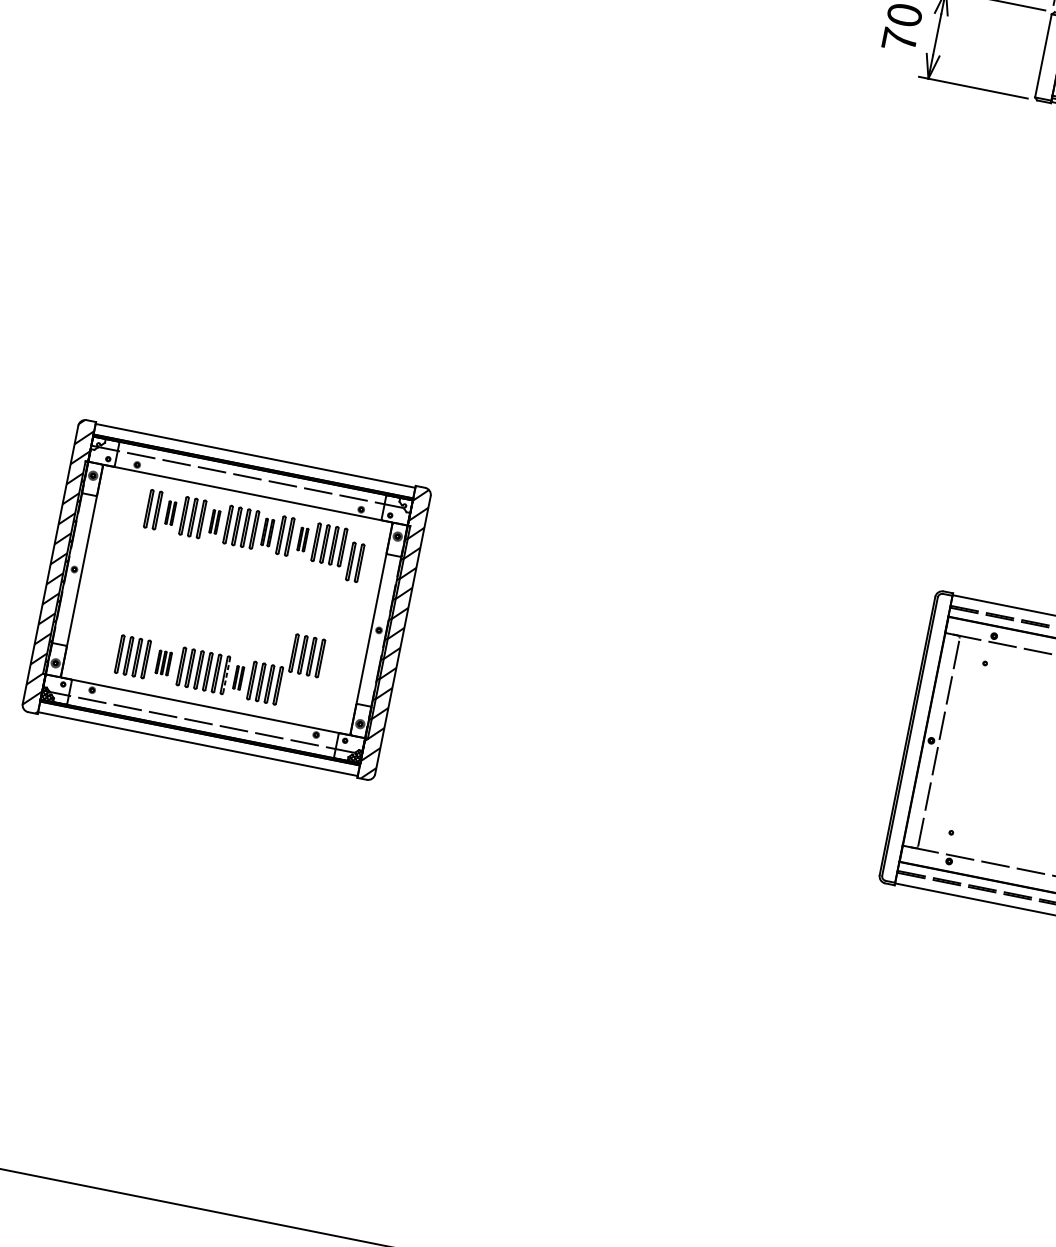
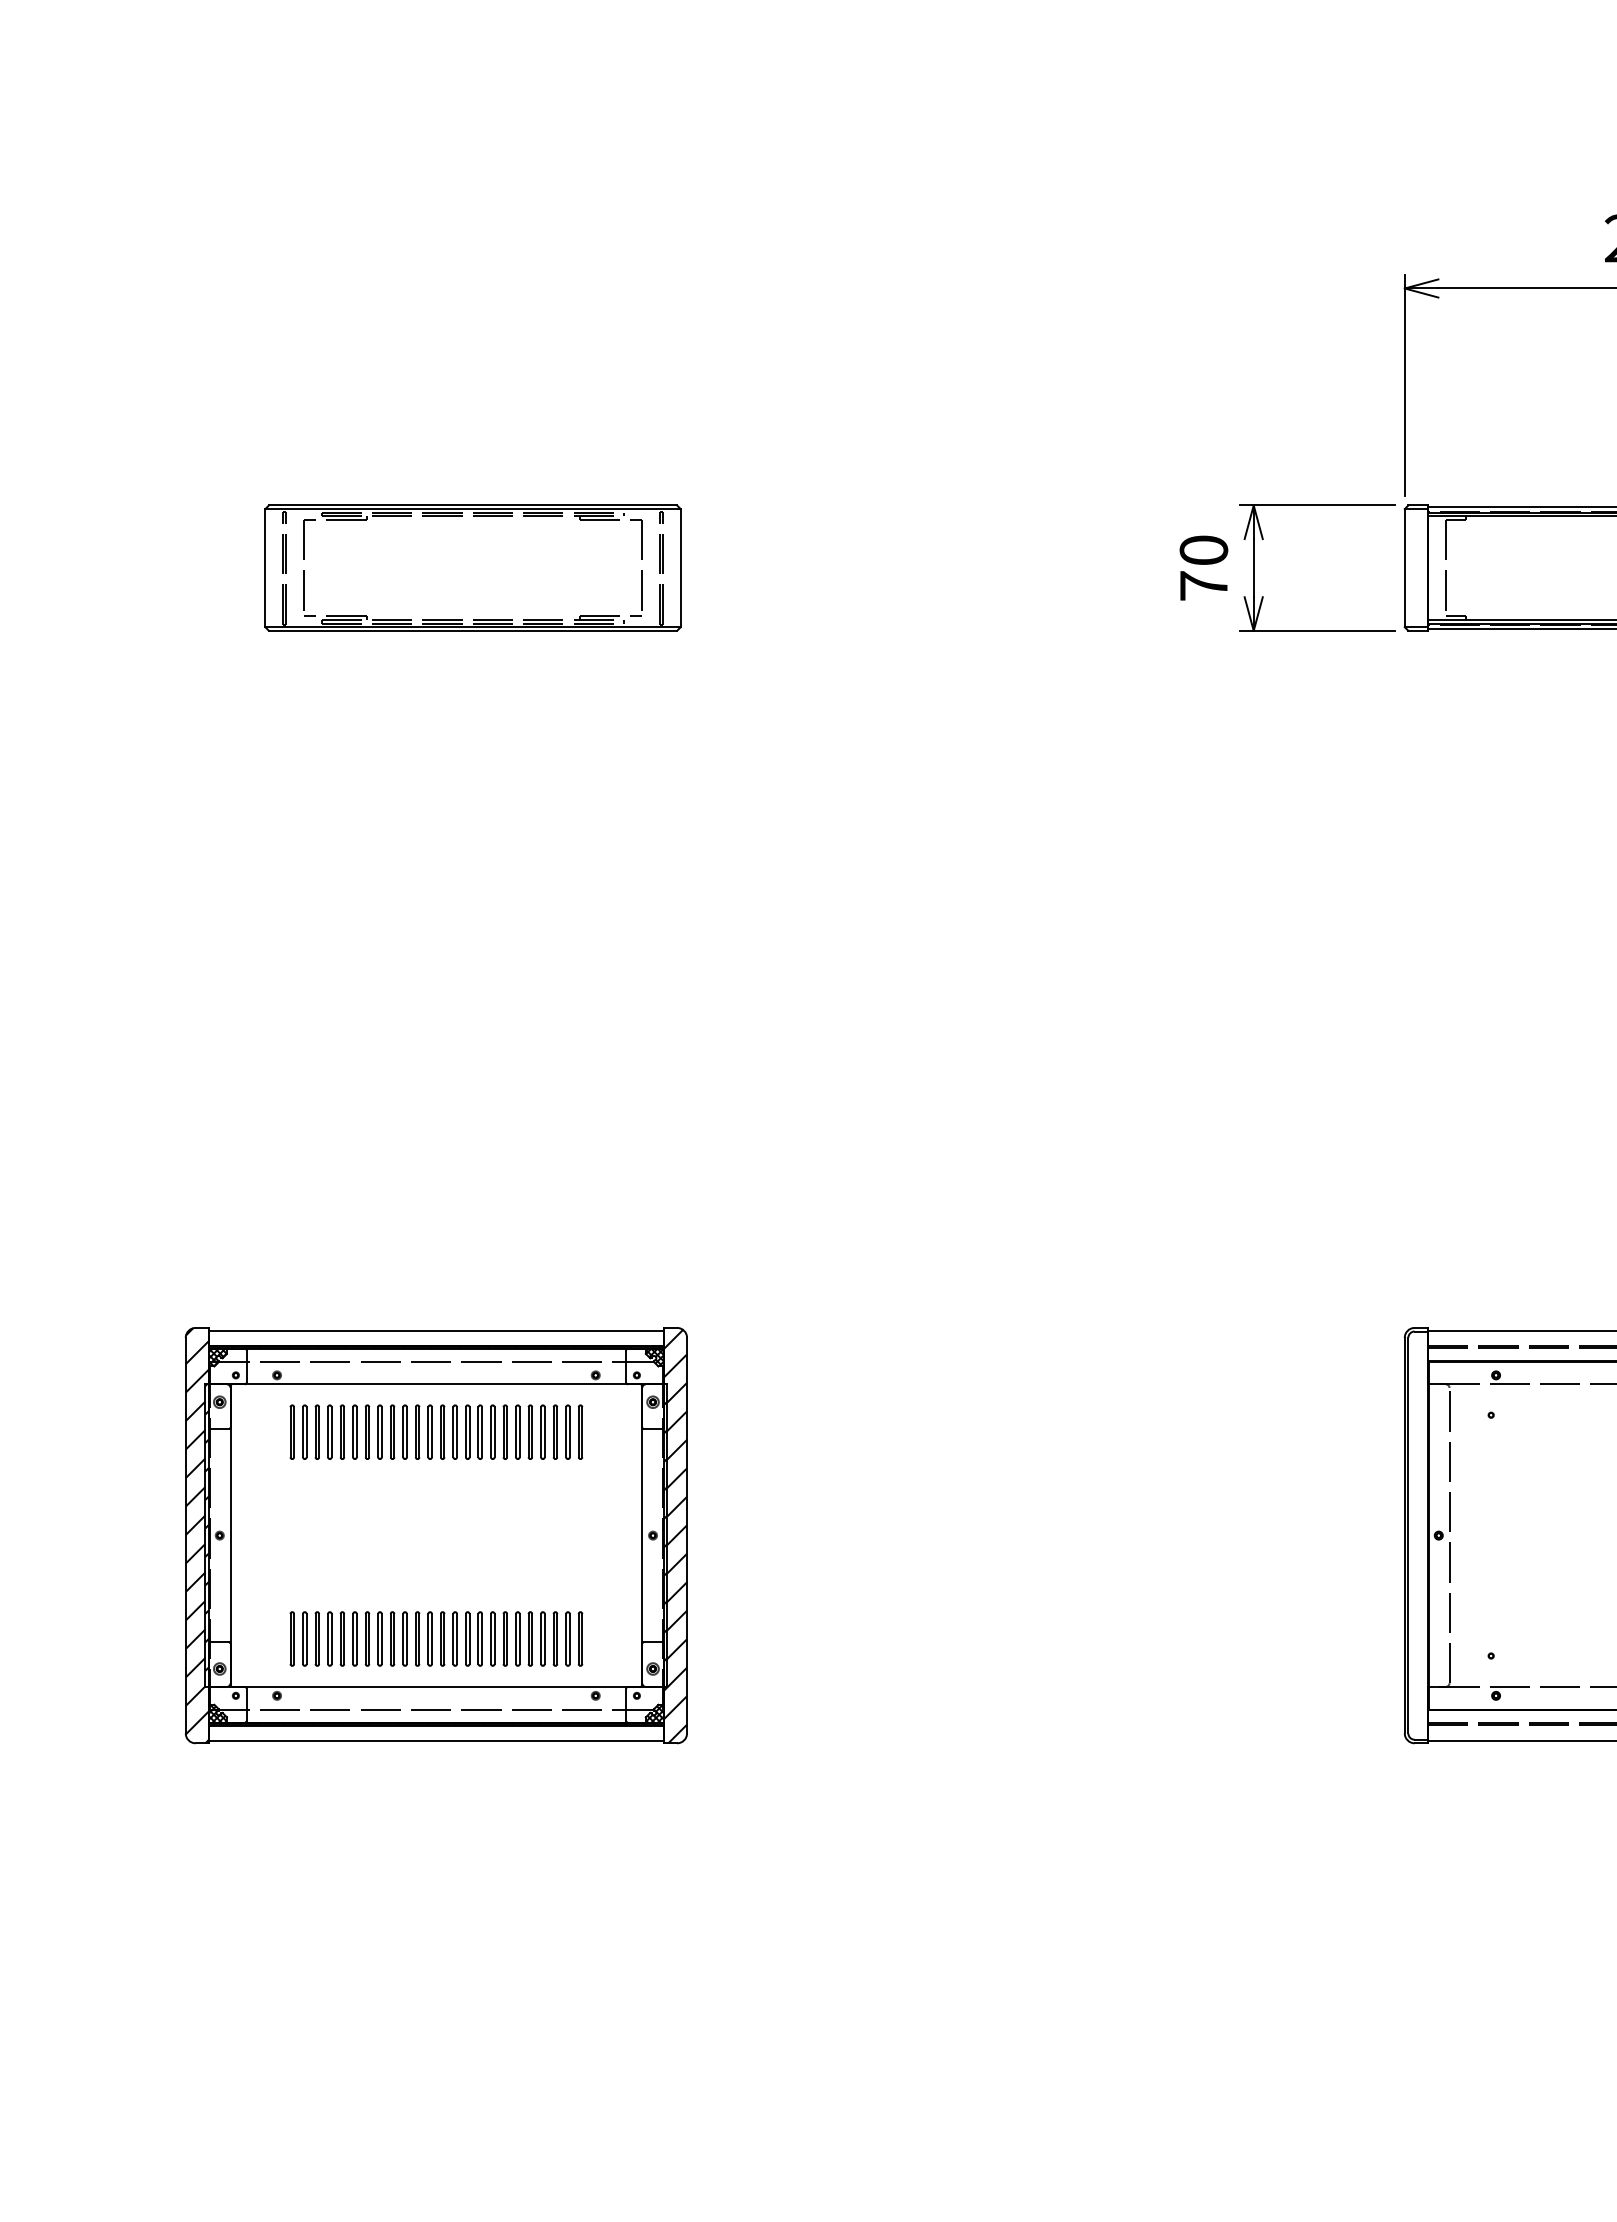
hatch: (97, 444) -> (217, 1357), added
hatch: (405, 505) -> (654, 1357), added
part: (139, 506) -> (291, 1431), added
part: (170, 512) -> (335, 1431), size x1.67
part: (214, 521) -> (398, 1431), size x1.67
part: (267, 532) -> (473, 1431), size x1.43
part: (302, 539) -> (523, 1431), size x1.67
part: (355, 561) -> (601, 1448), removed
part: (110, 651) -> (291, 1638), added
part: (307, 655) -> (561, 1638), moved
part: (163, 662) -> (367, 1638), size x1.67
line: (227, 675) -> (457, 1638), dashed -> solid
part: (238, 677) -> (473, 1638), size x1.67

